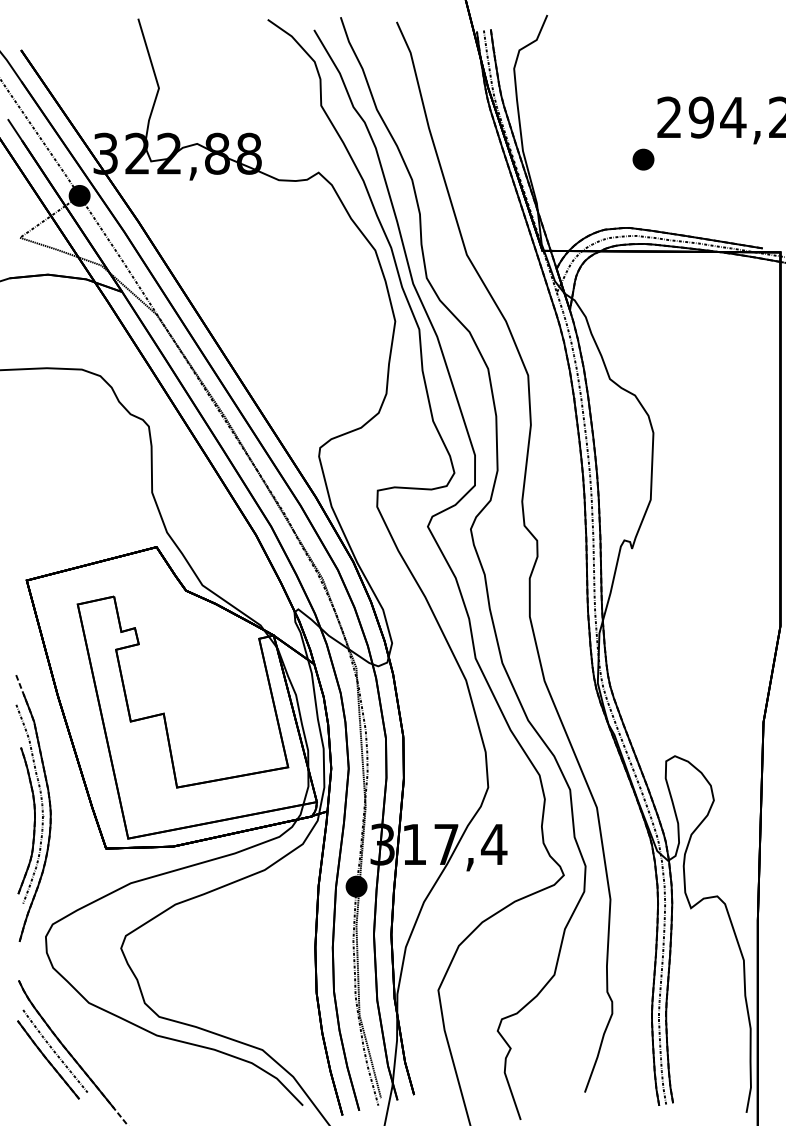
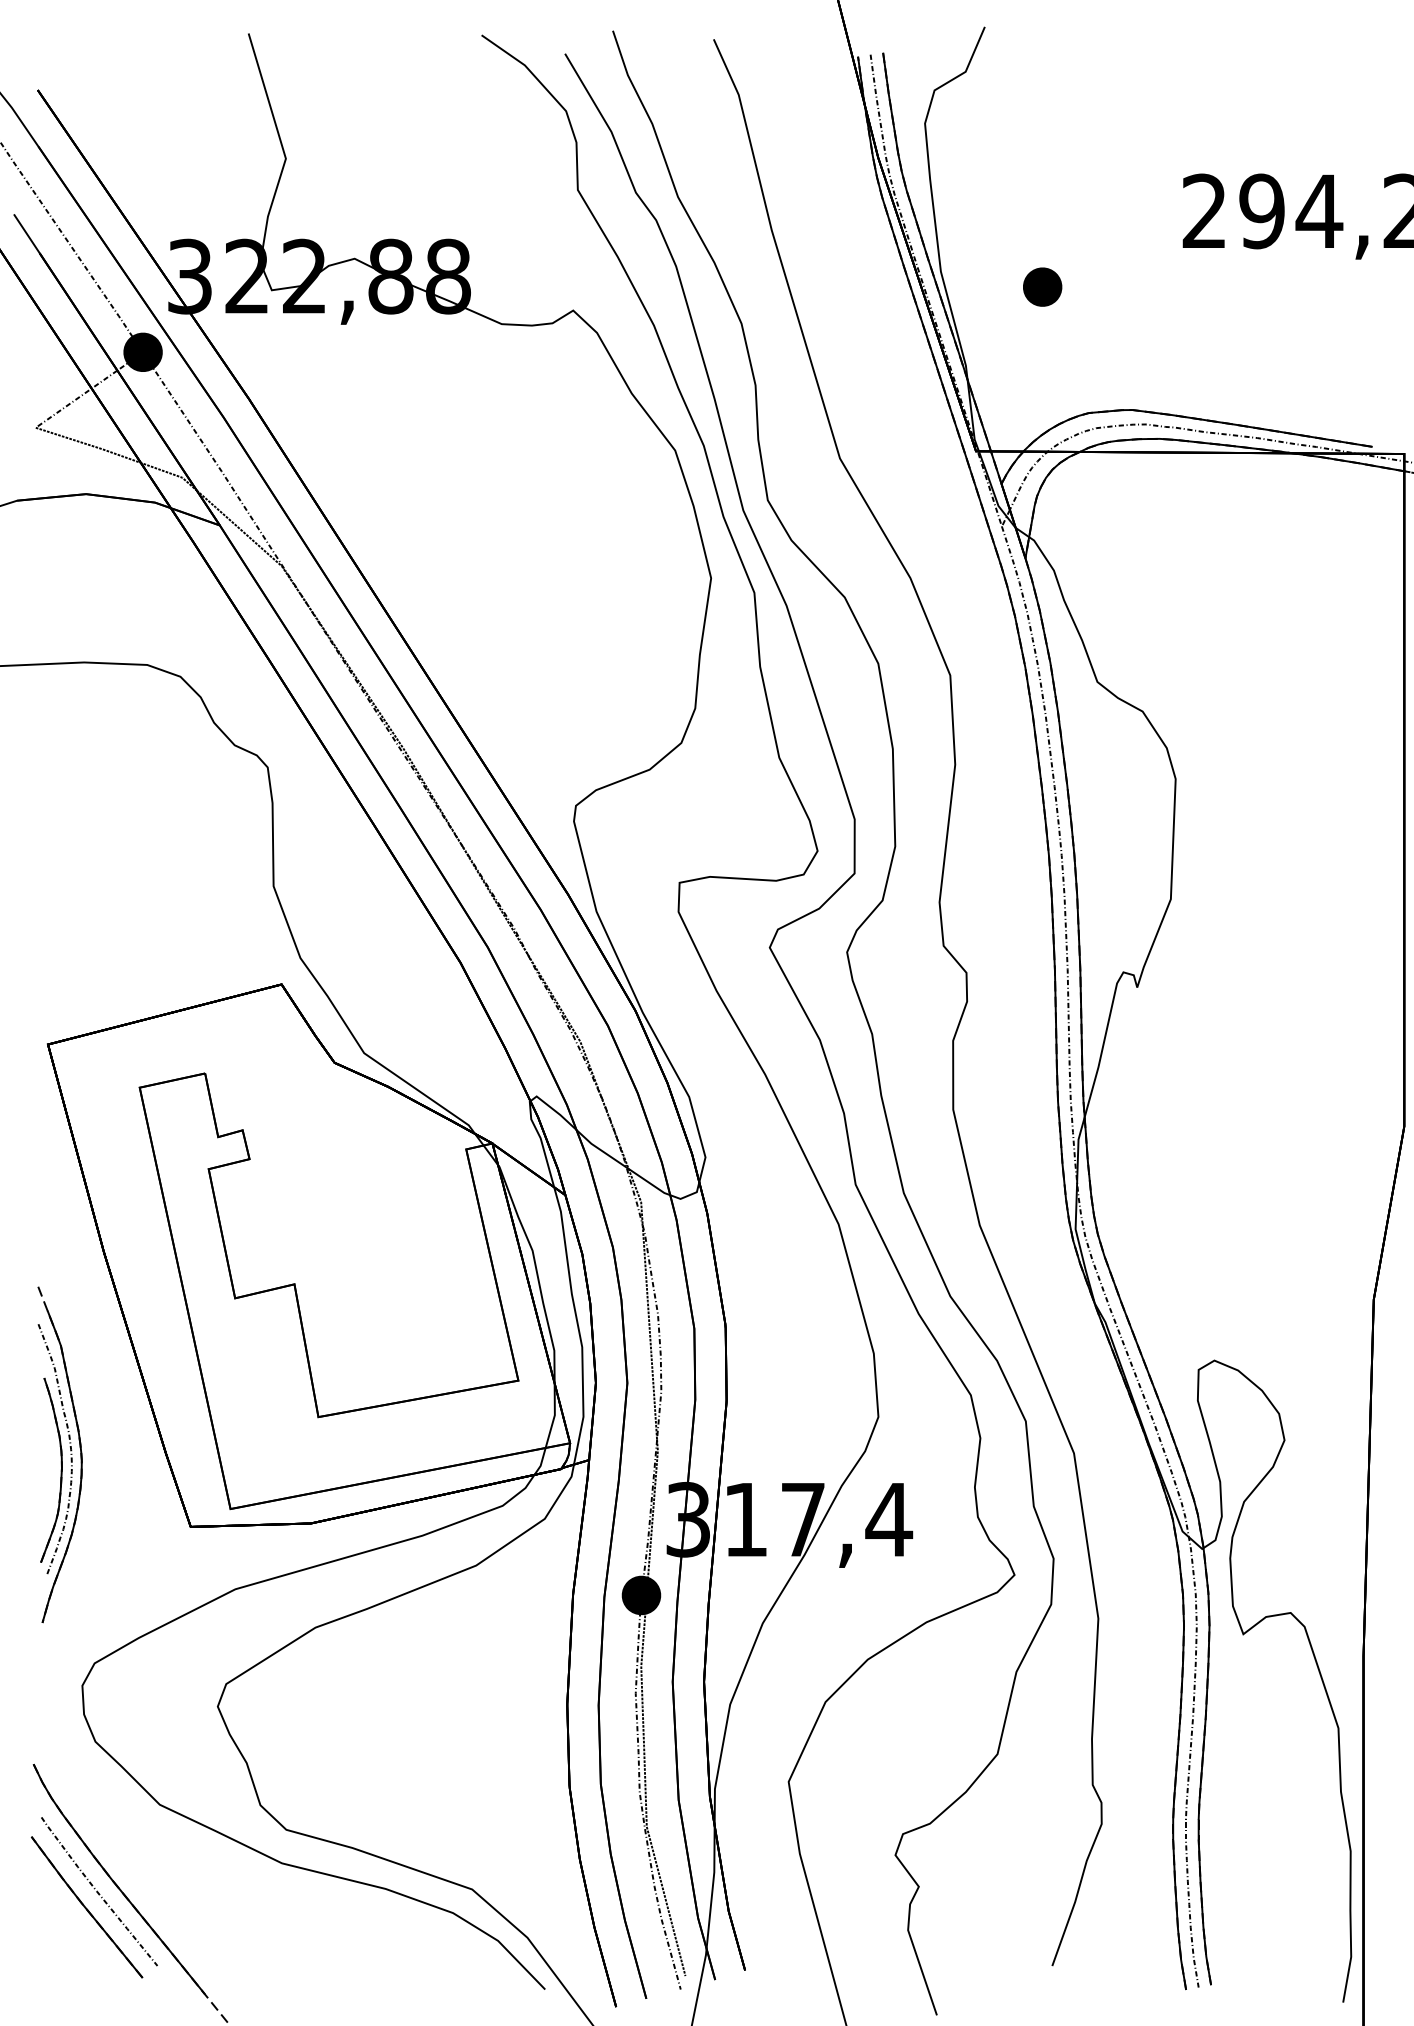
part: (643, 159) -> (1042, 286), moved
part: (33, 808) -> (60, 1454), size x0.7

